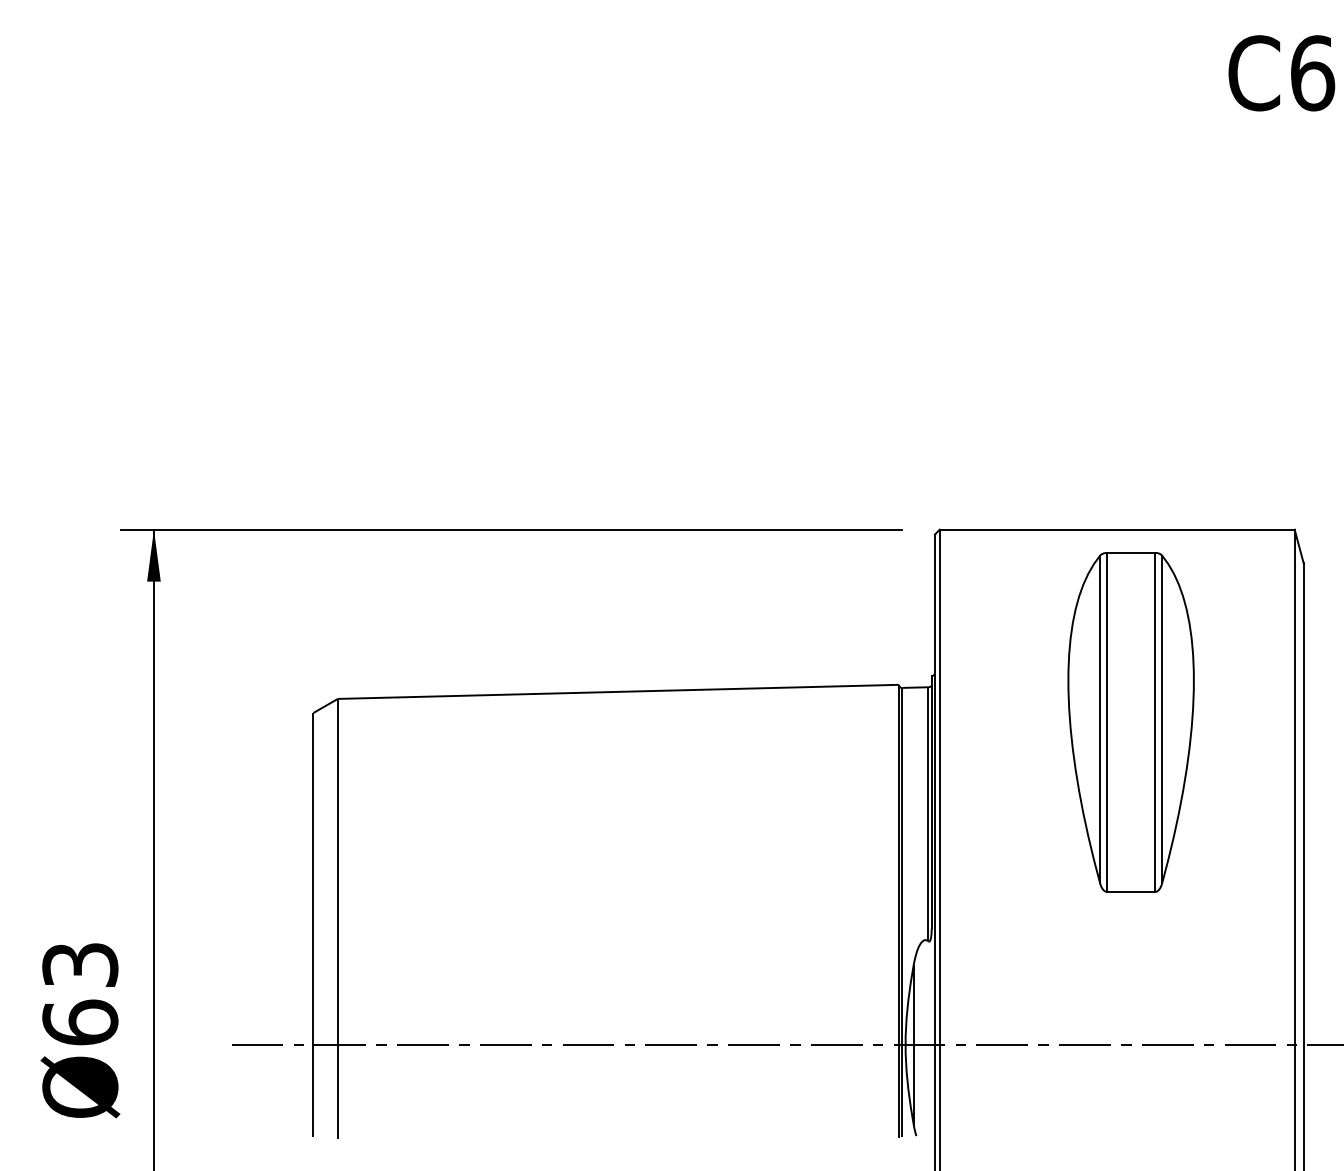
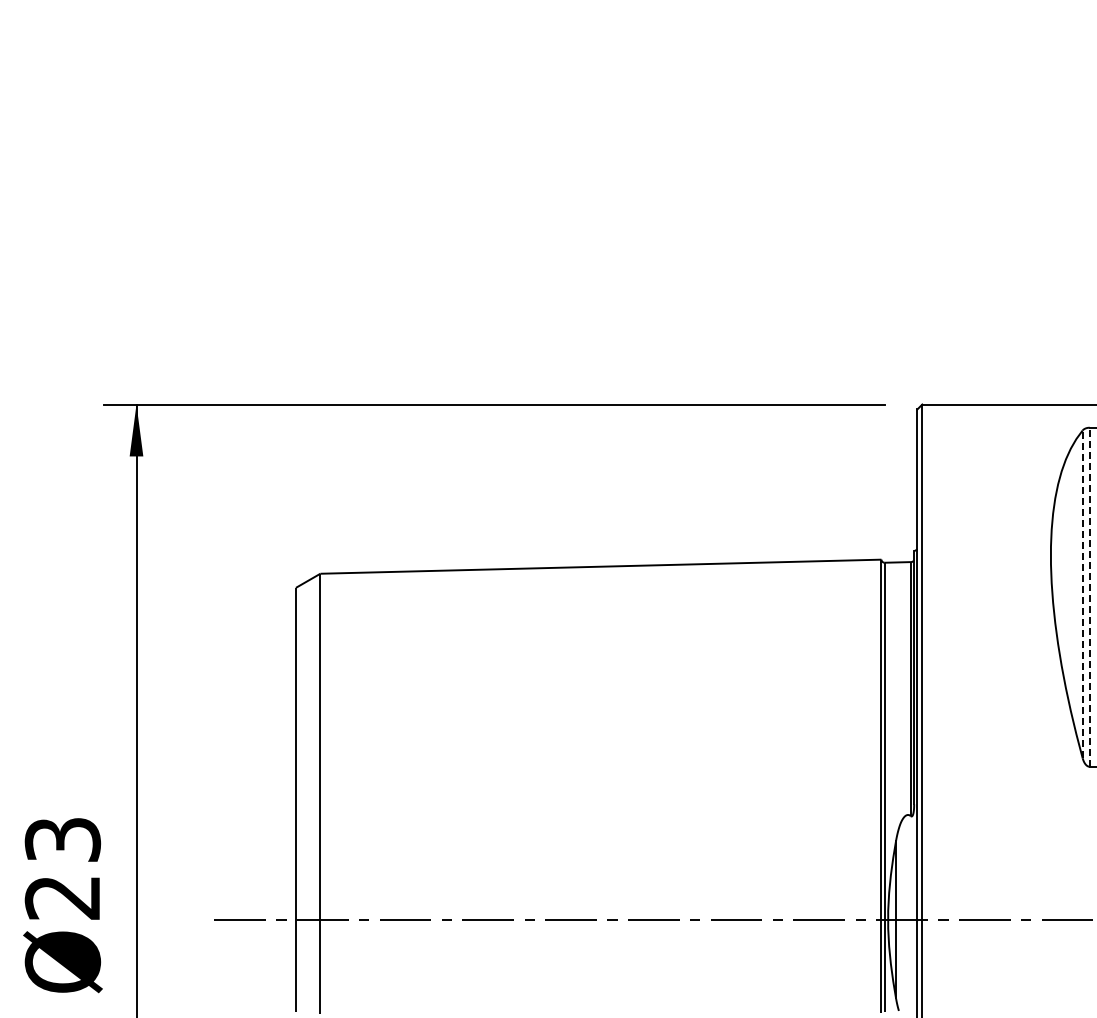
line: (1100, 719) -> (1083, 594), solid -> dashed
line: (1107, 722) -> (1090, 597), solid -> dashed
text: (80, 1022) -> (63, 897), Ø63 -> Ø23

